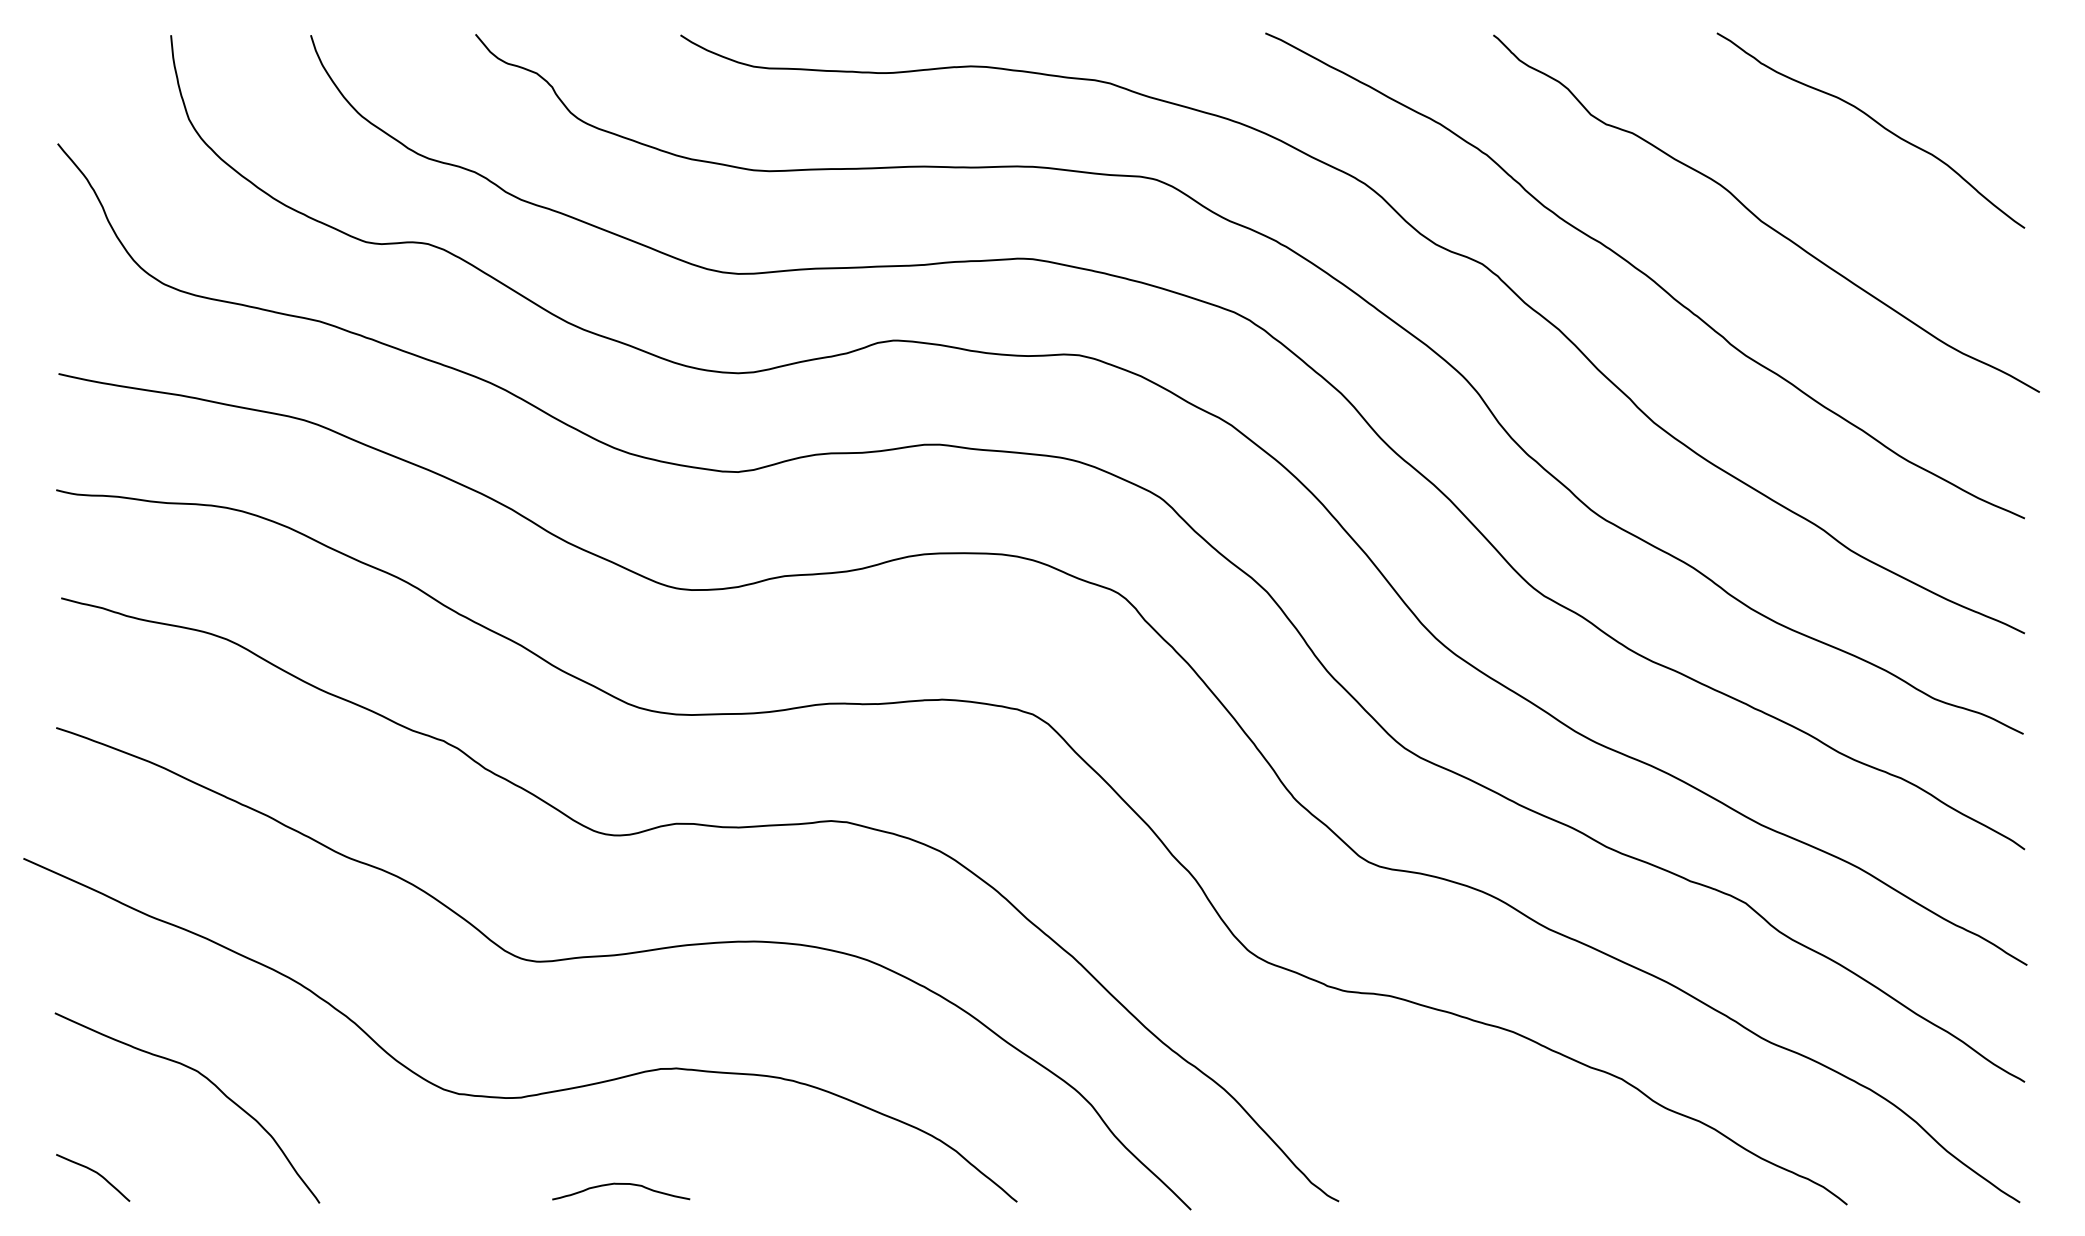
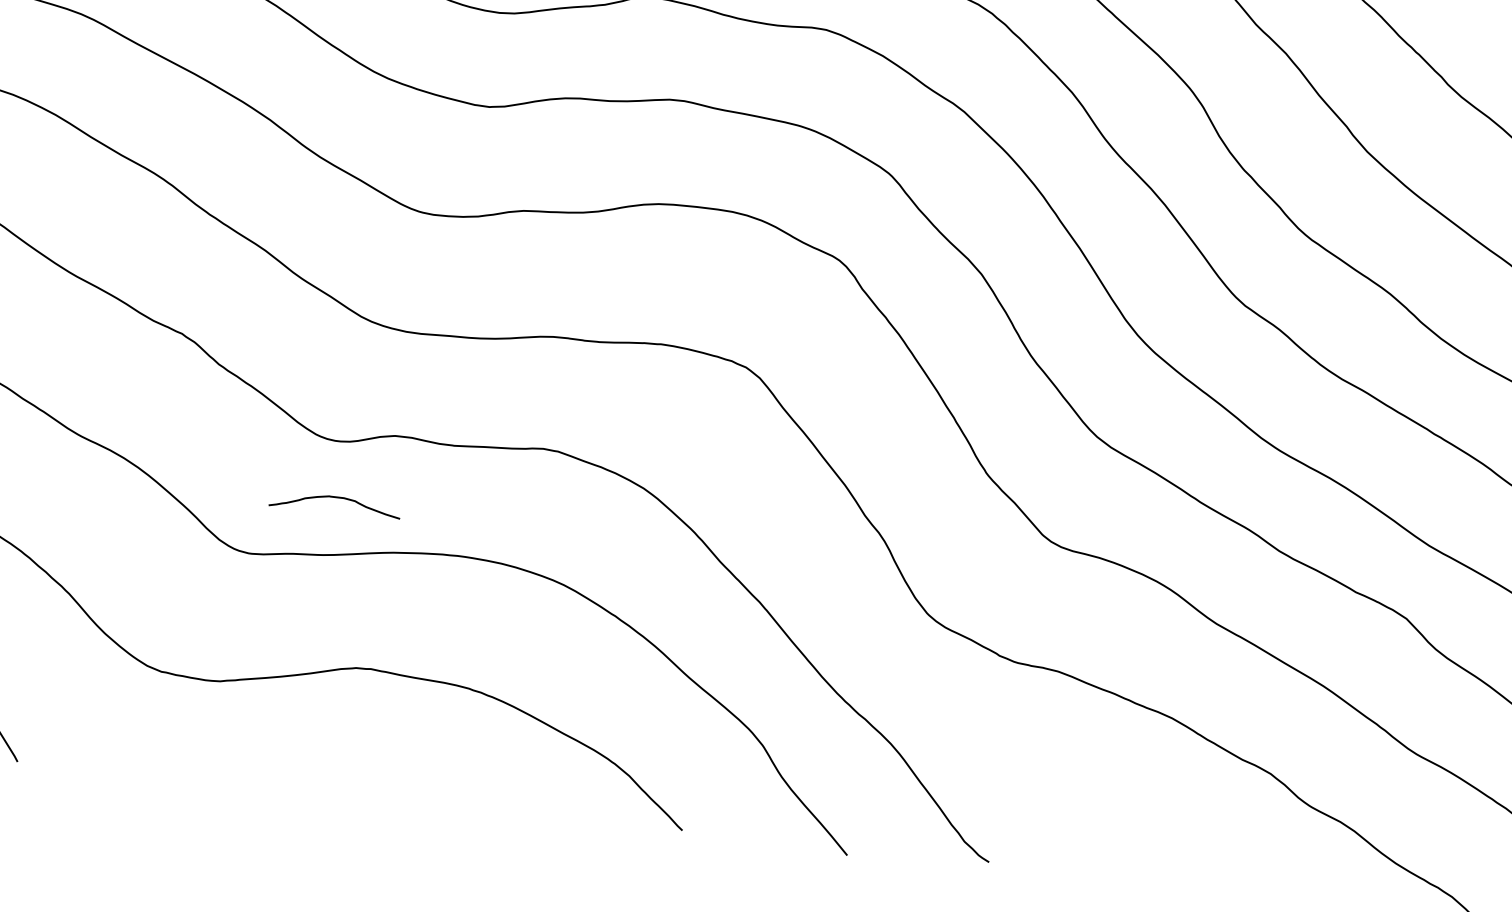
curve: (621, 1184) -> (336, 497), moved

